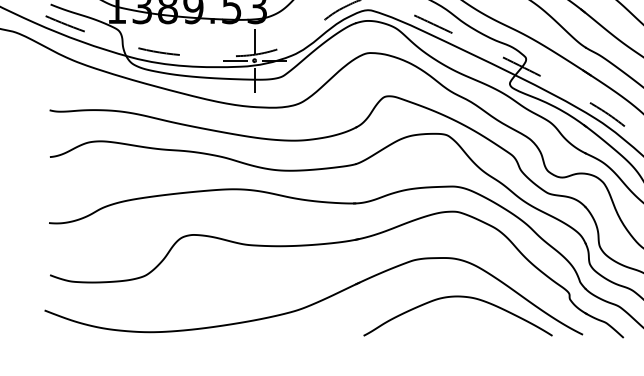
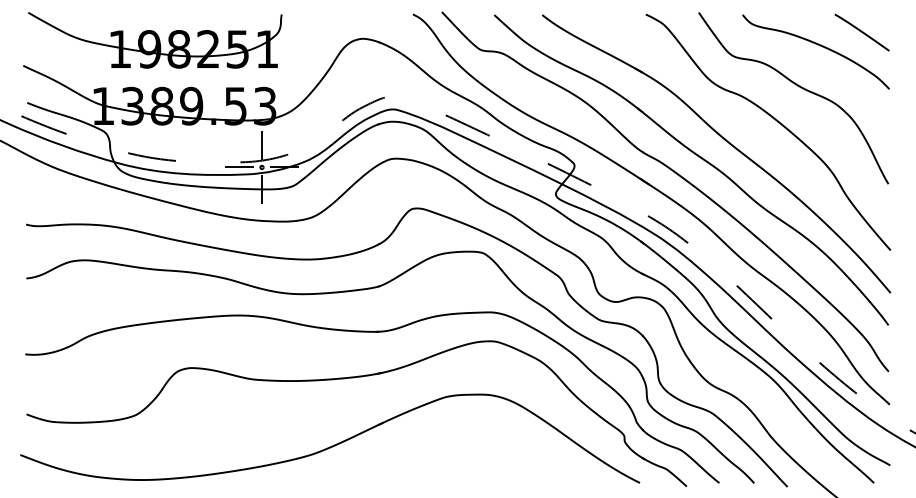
curve: (463, 297) -> (502, 440), removed

